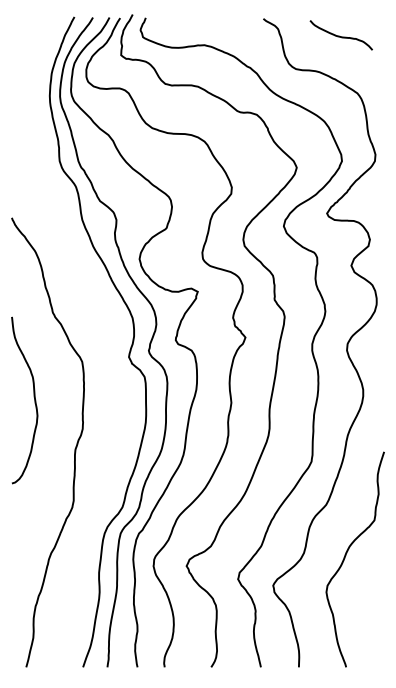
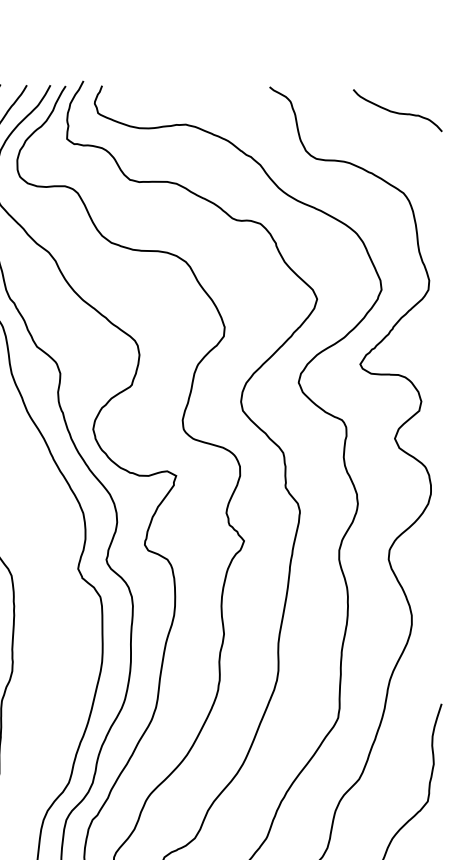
curve: (339, 35) -> (395, 110), moved

